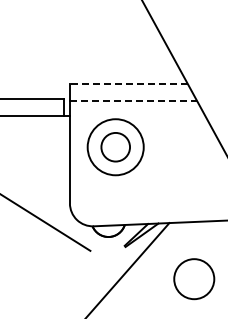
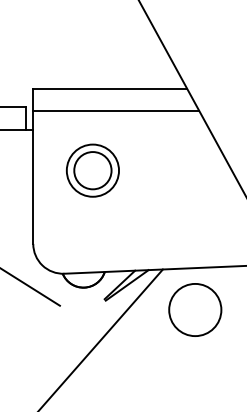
line: (128, 84) -> (109, 88), dashed -> solid
line: (133, 101) -> (116, 111), dashed -> solid
circle: (115, 147) -> (92, 171), size x0.71
circle: (194, 279) -> (195, 310), moved

